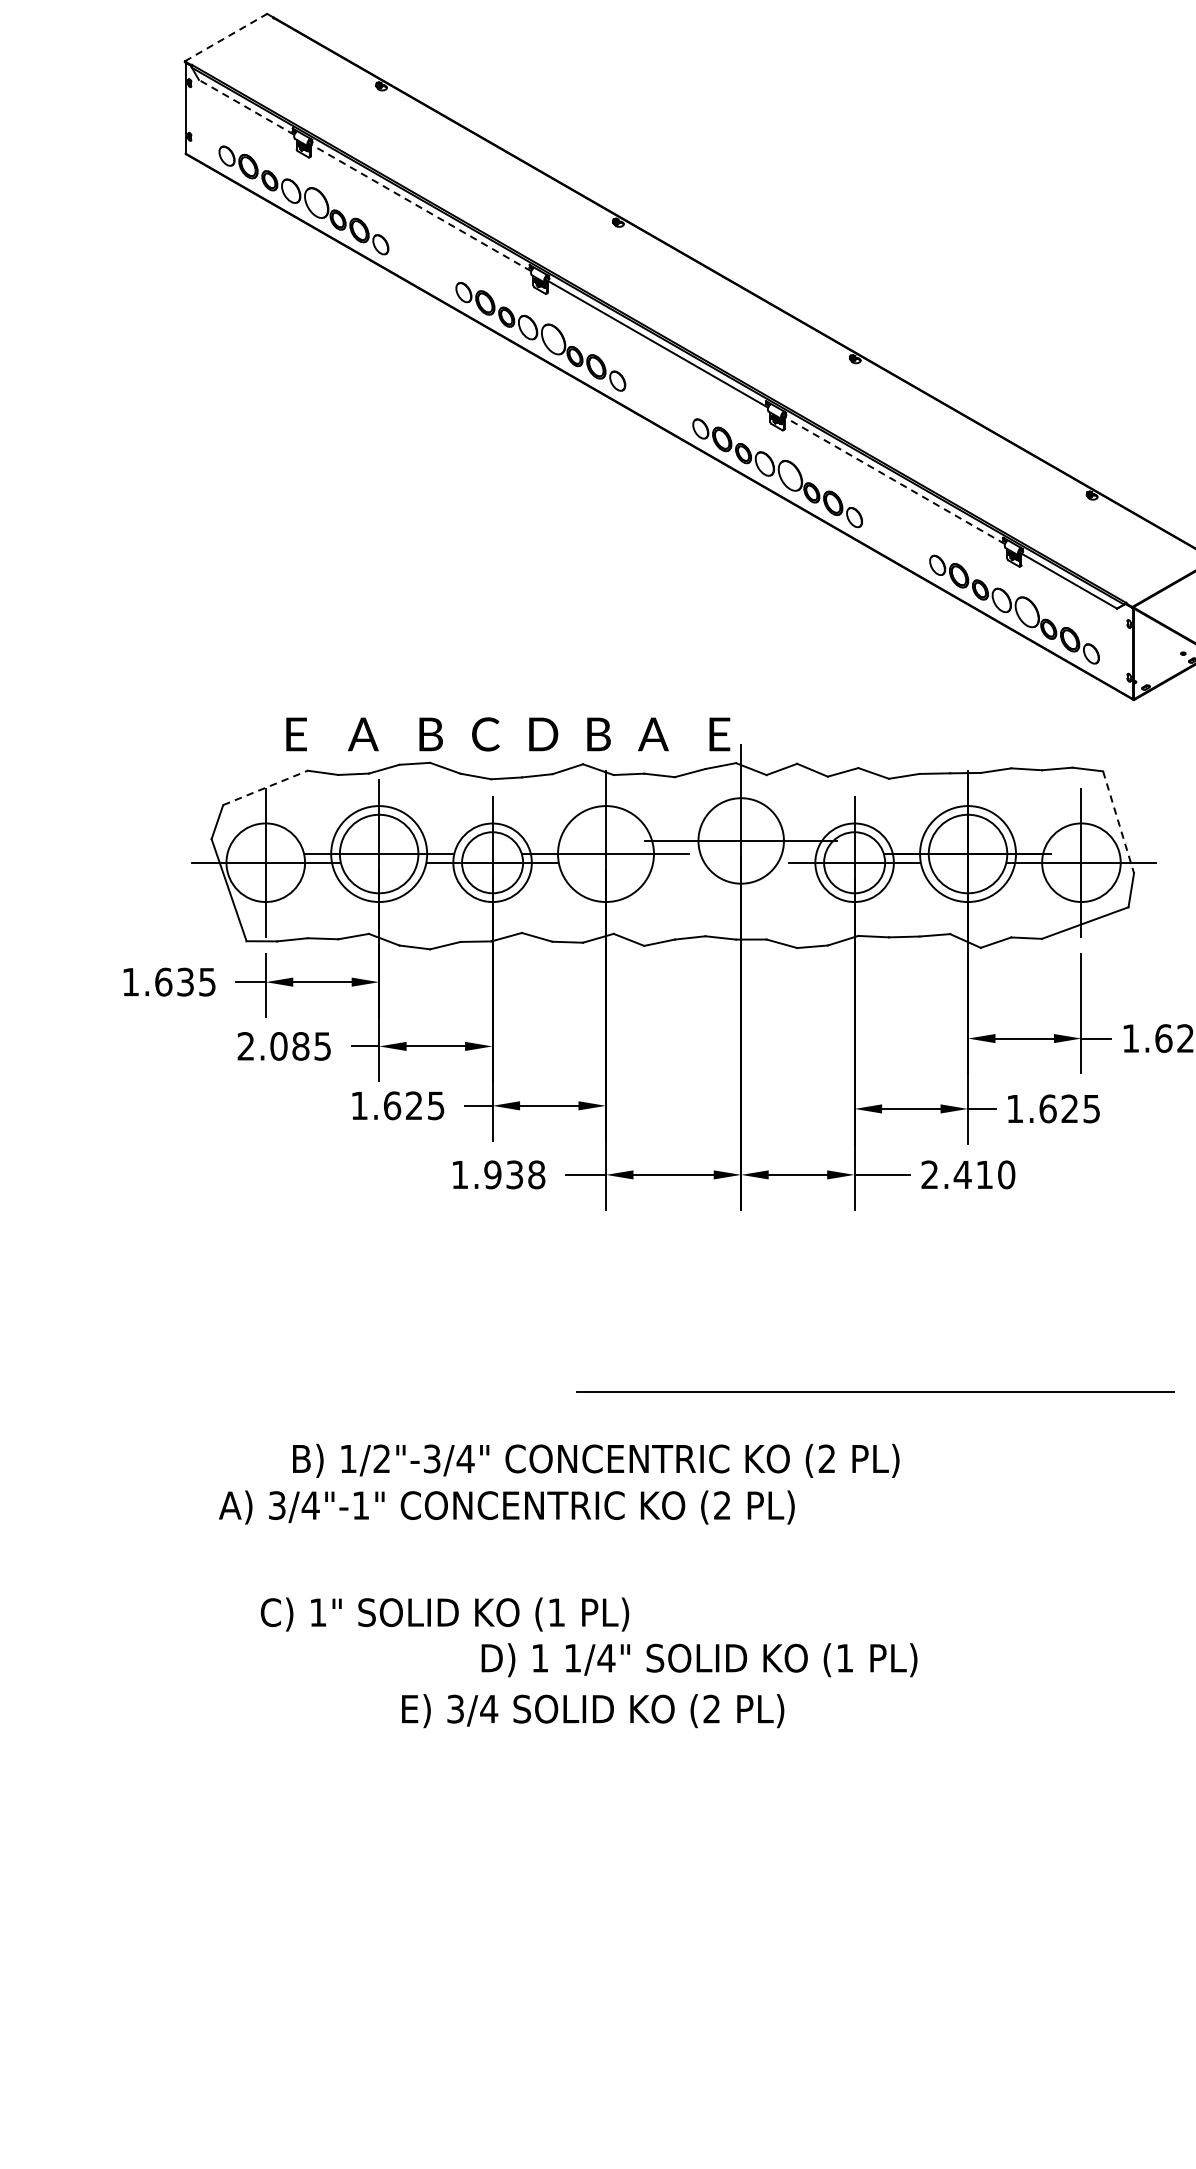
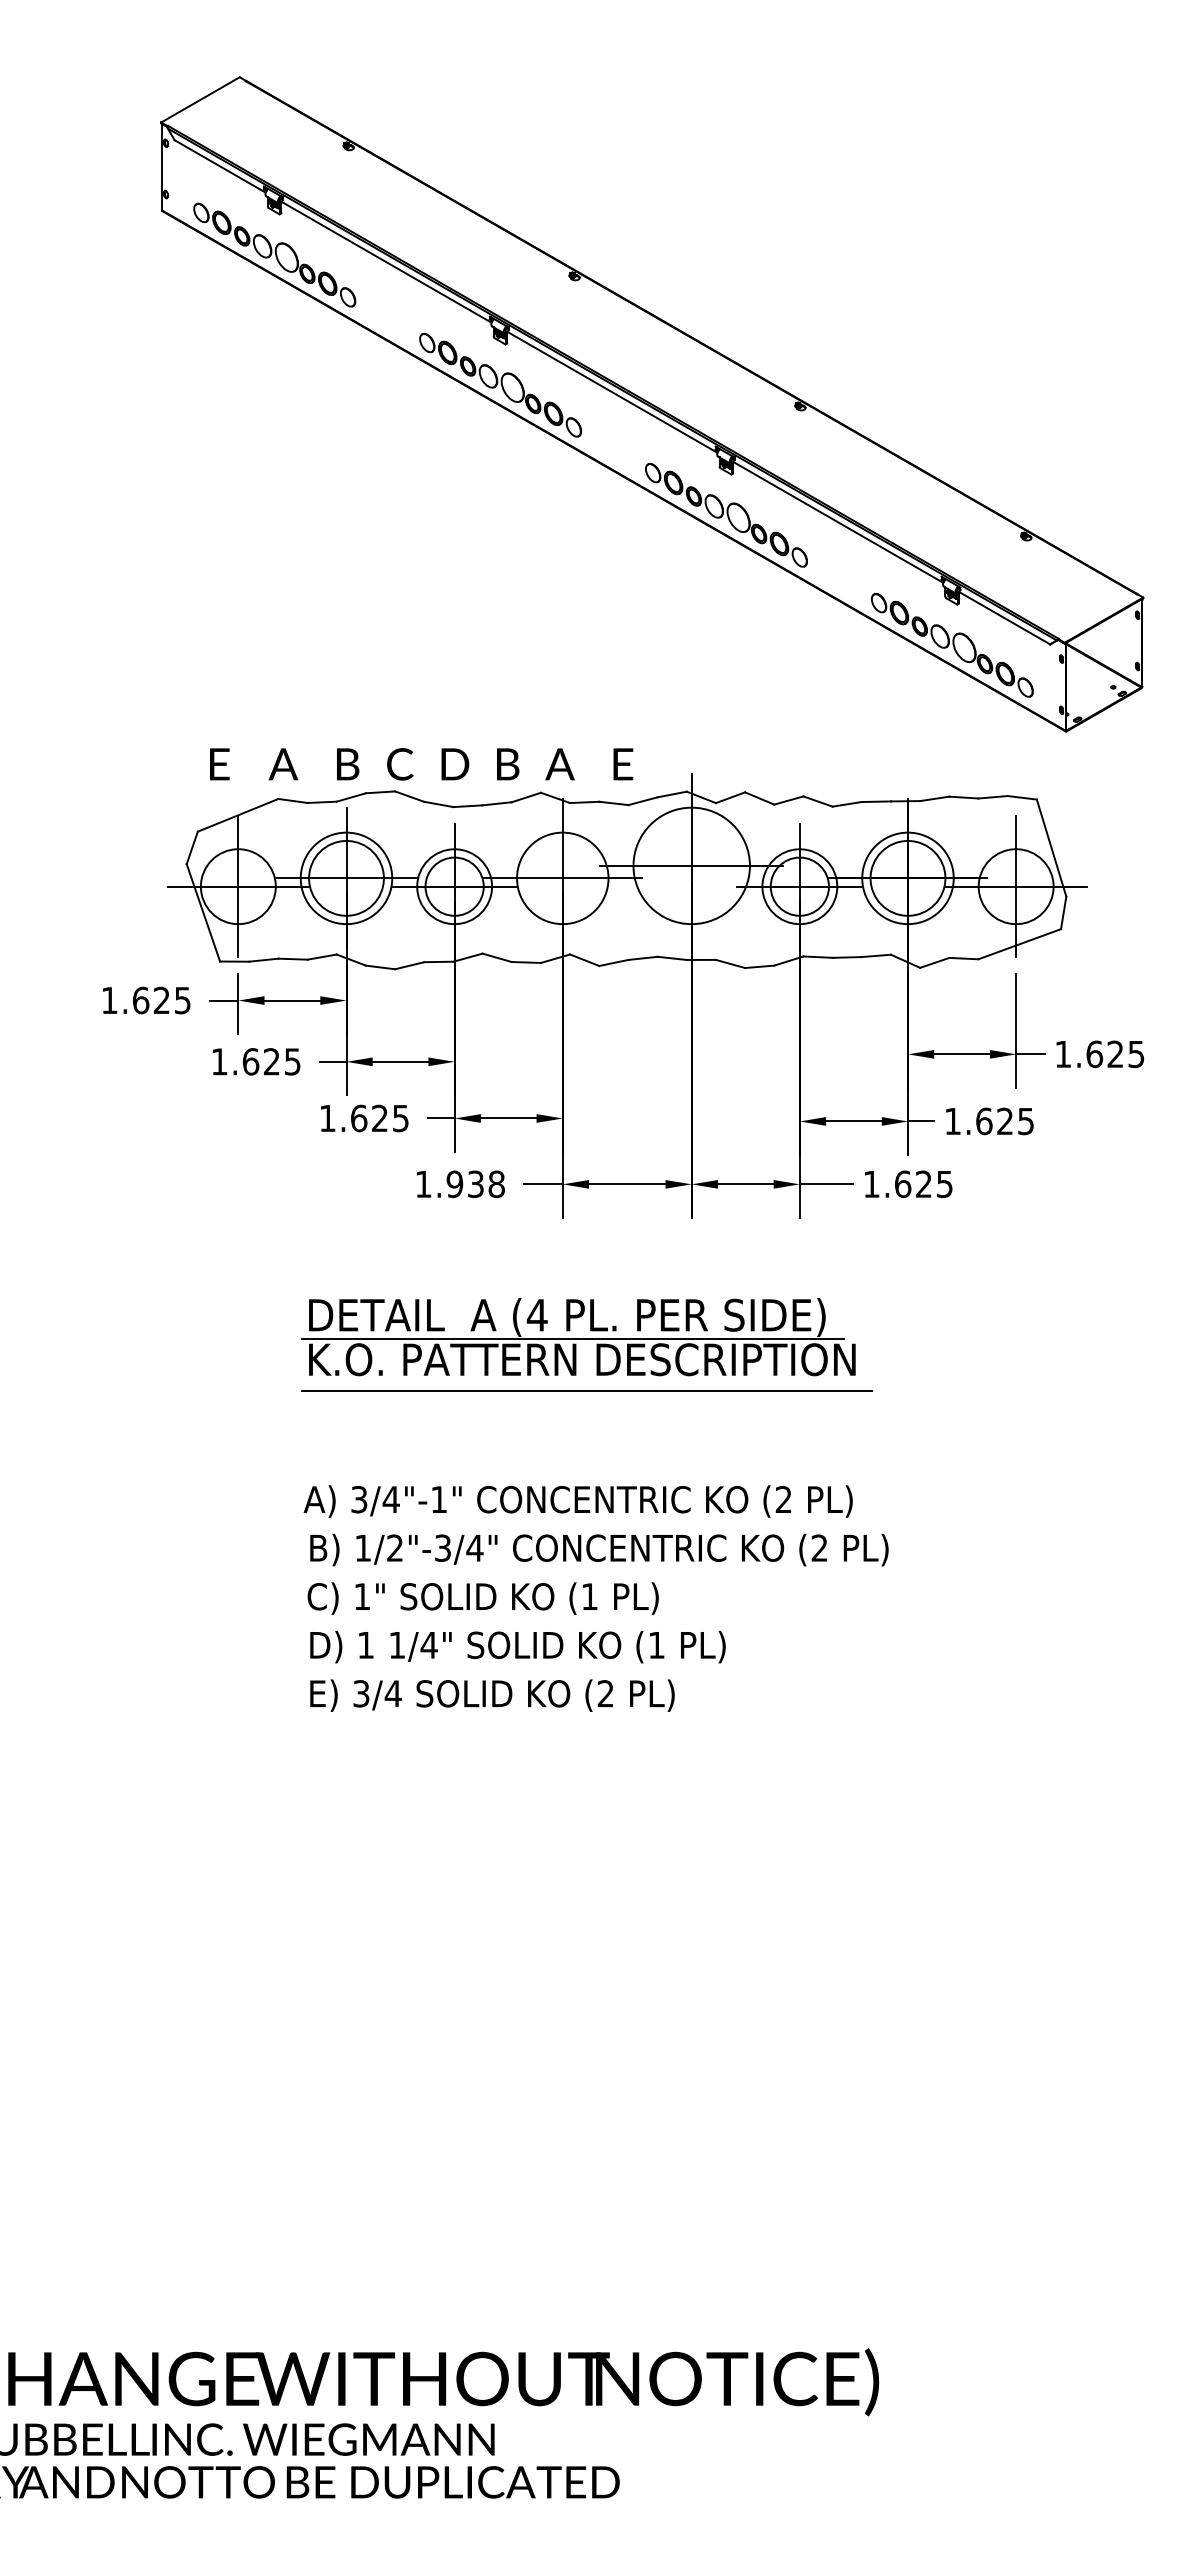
line: (226, 37) -> (200, 99), dashed -> solid
line: (247, 107) -> (220, 166), dashed -> solid
line: (420, 207) -> (385, 261), dashed -> solid
line: (894, 479) -> (837, 521), dashed -> solid
text: (508, 734) -> (421, 764), moved
line: (265, 788) -> (238, 815), dashed -> solid
line: (1118, 822) -> (1051, 848), dashed -> solid
circle: (740, 840) -> (691, 865), size x1.43
text: (185, 982) -> (161, 1000), 1.635 -> 1.625
text: (273, 1046) -> (245, 1061), 2.085 -> 1.625
text: (968, 1175) -> (908, 1184), 2.410 -> 1.625
part: (622, 1335) -> (578, 1337), added
line: (875, 1391) -> (586, 1390), moved
text: (596, 1460) -> (599, 1549), moved
text: (506, 1507) -> (577, 1501), moved
text: (444, 1614) -> (482, 1598), moved
text: (699, 1660) -> (517, 1647), moved
text: (593, 1710) -> (492, 1695), moved

